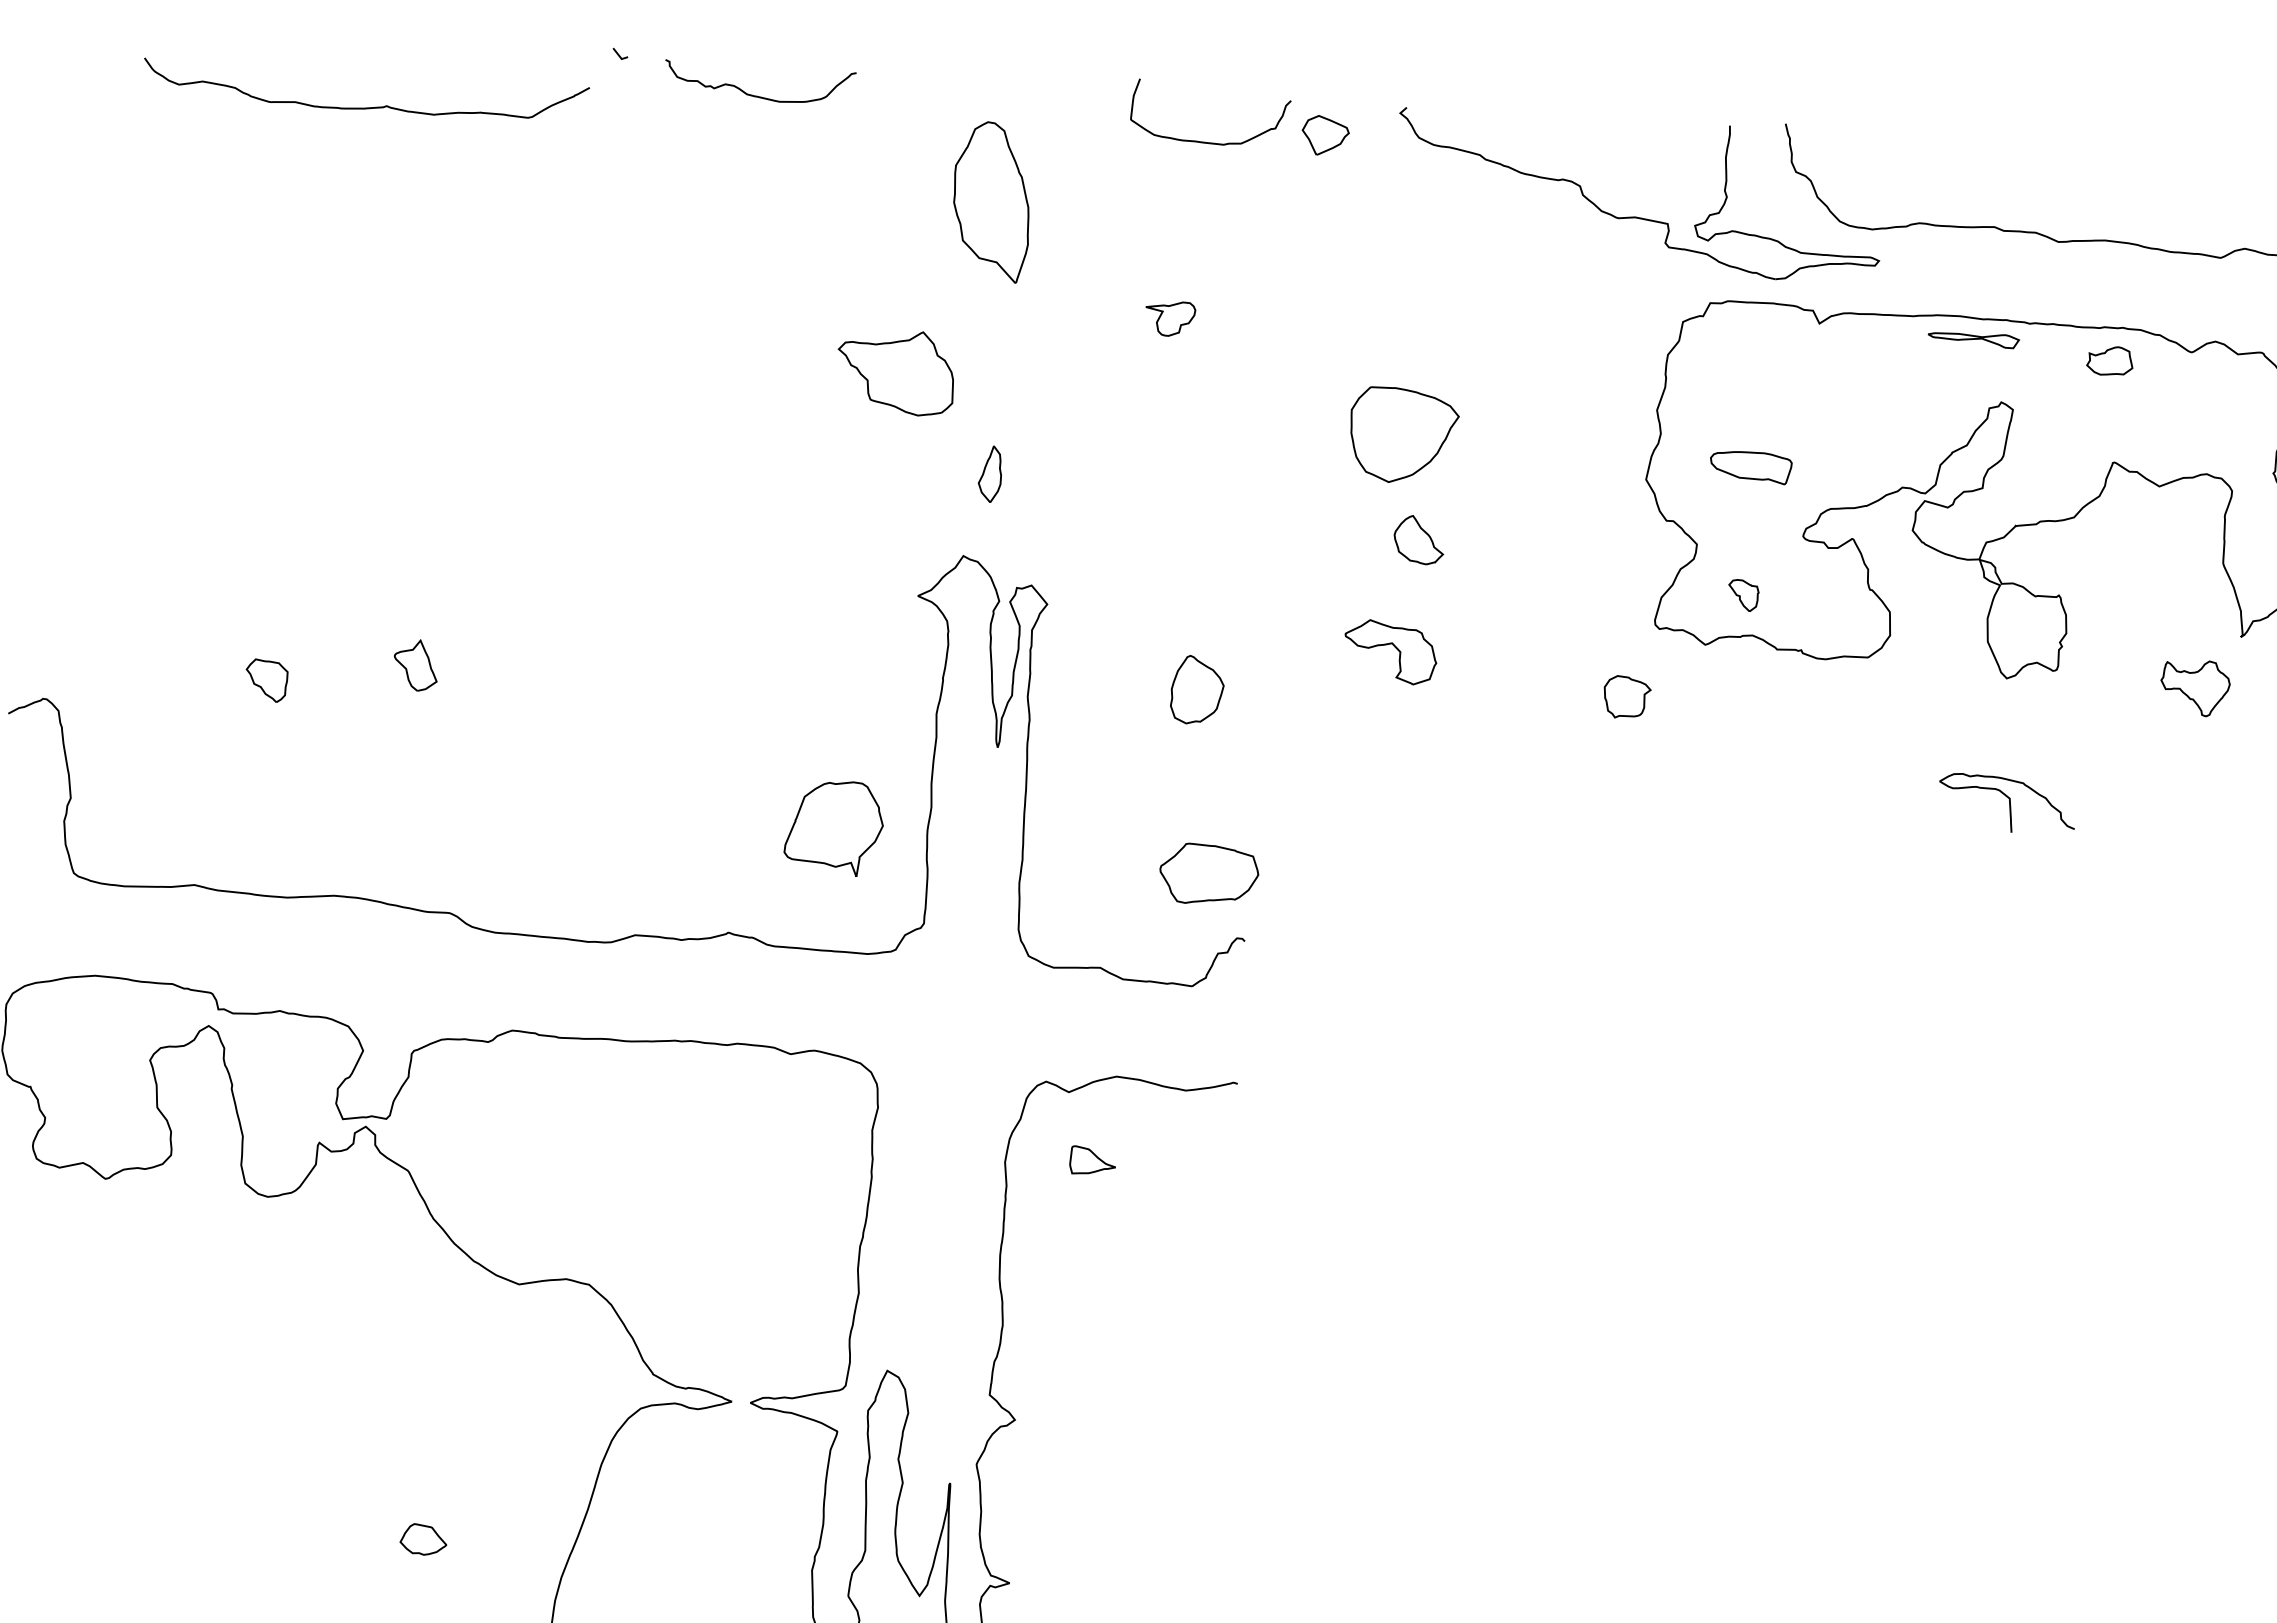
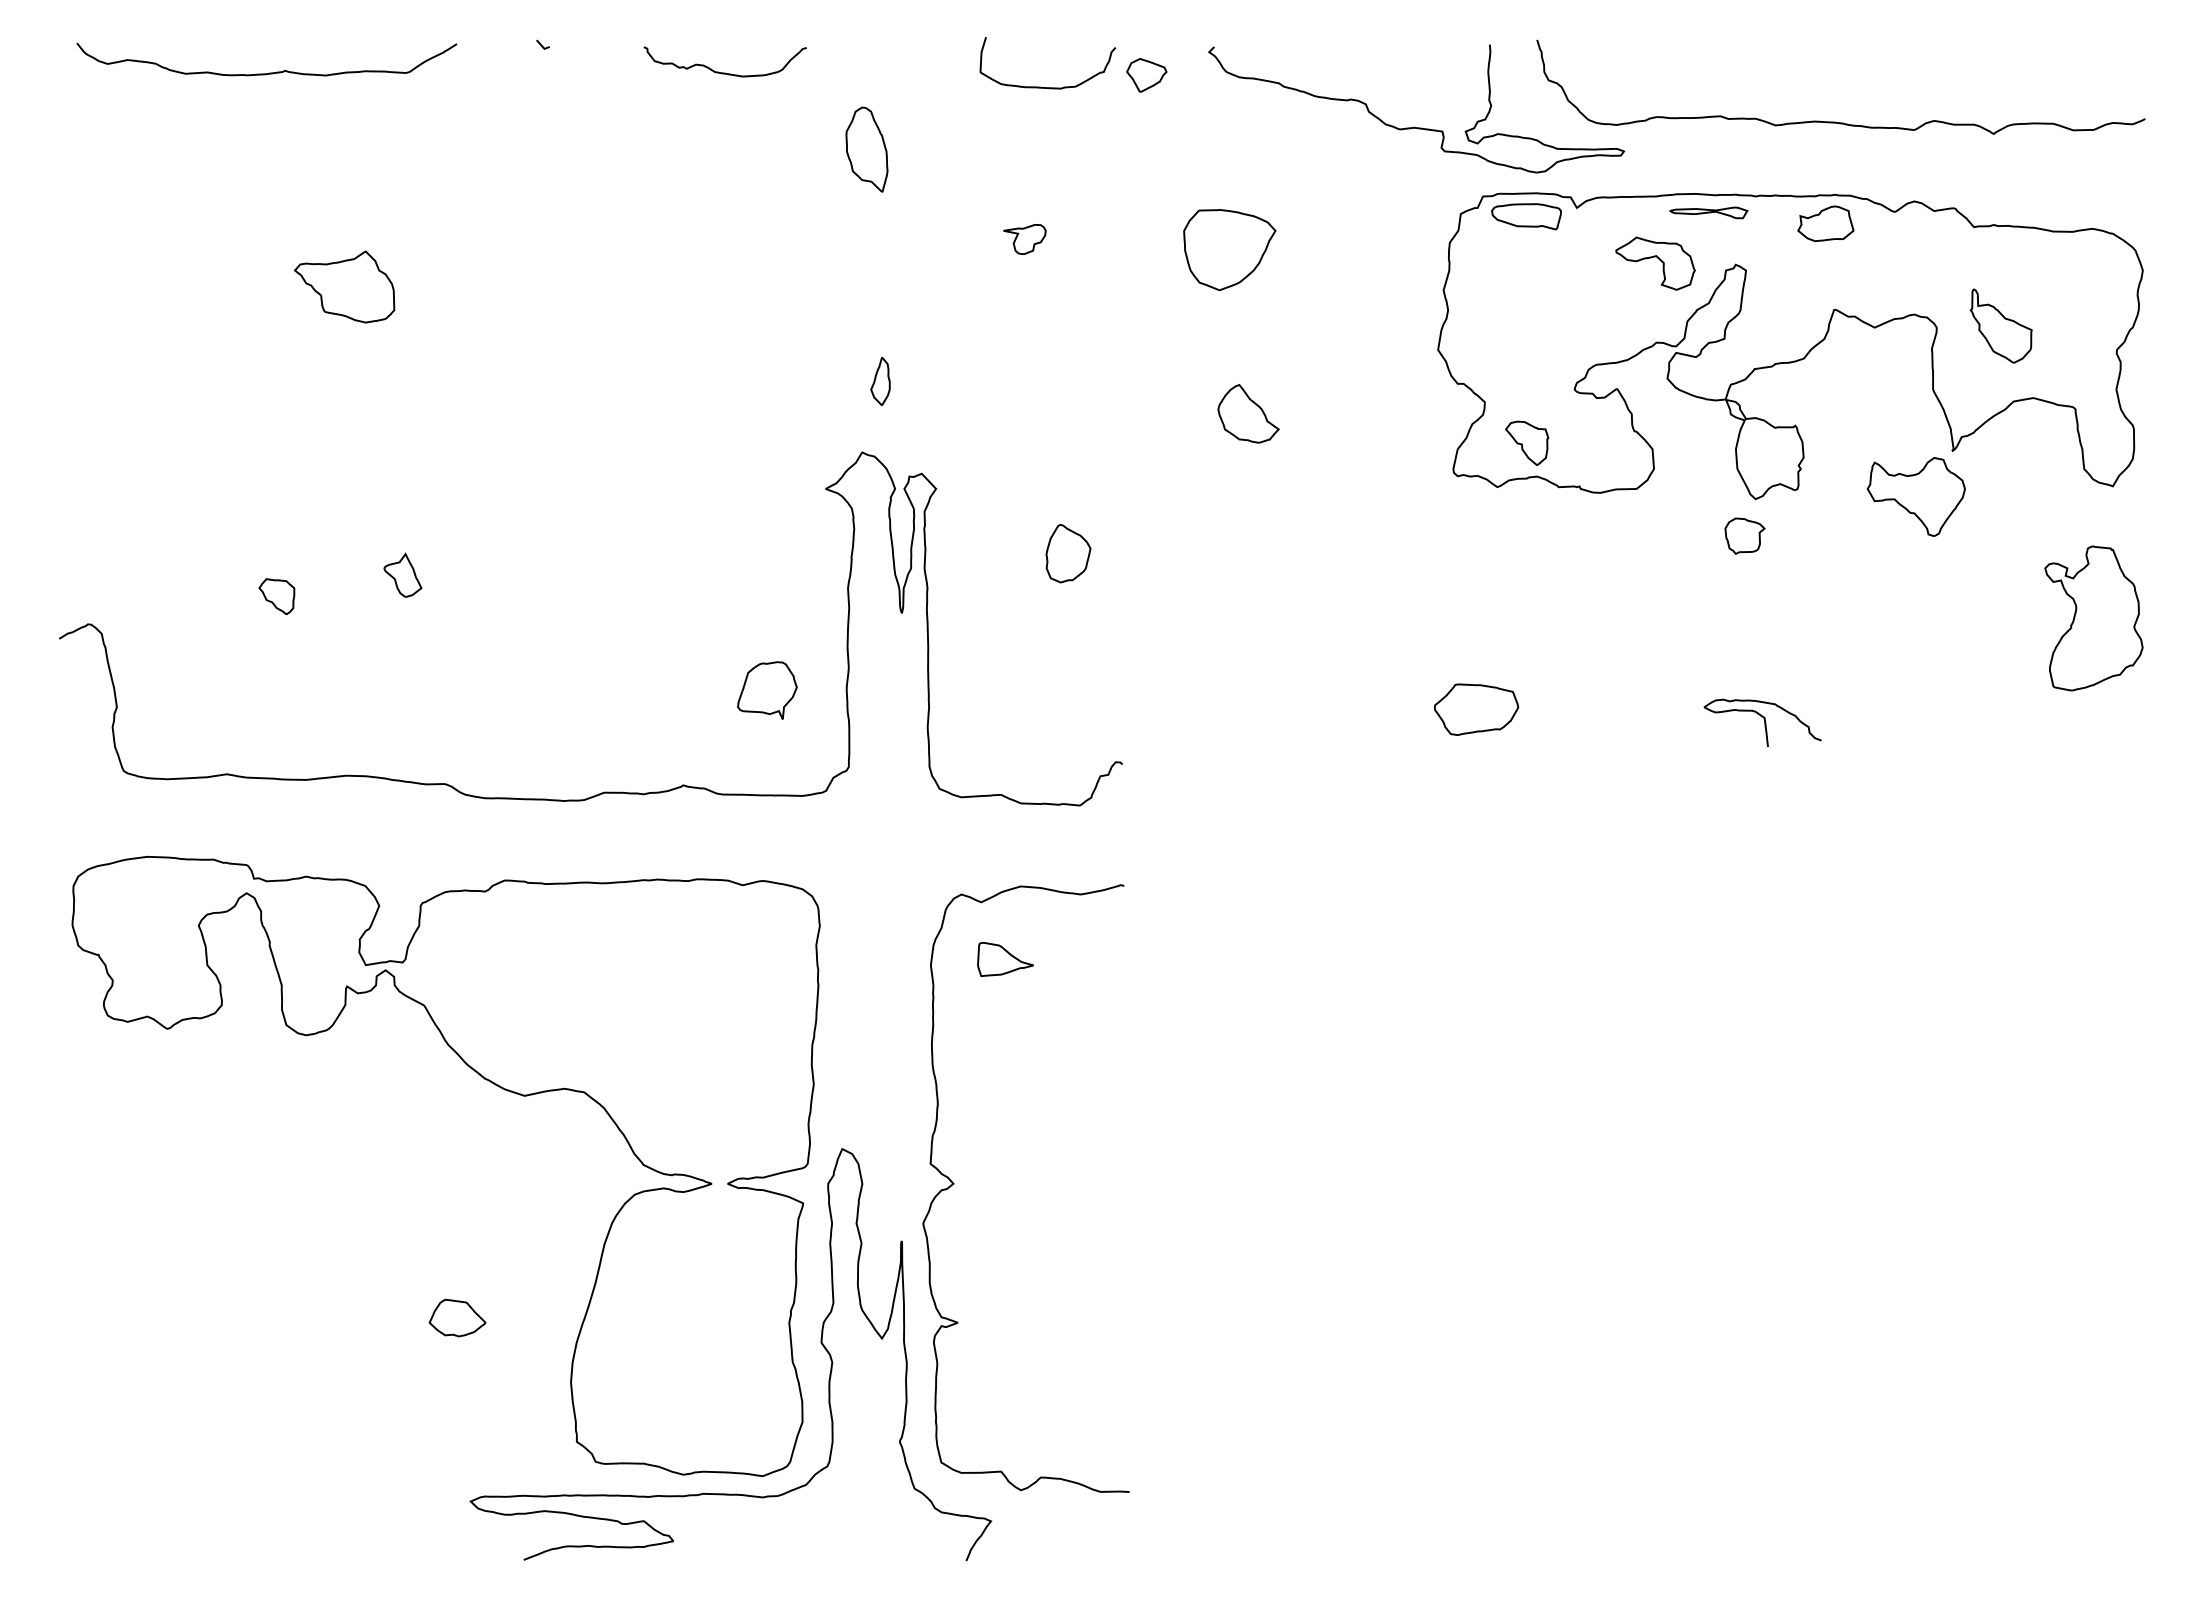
curve: (758, 95) -> (724, 72), moved
curve: (366, 106) -> (268, 72), moved
part: (991, 201) -> (866, 149), size x0.62
part: (2109, 360) -> (1825, 223), size x1.43
part: (895, 371) -> (344, 286), moved
part: (1403, 436) -> (1229, 250), moved
part: (1750, 466) -> (1526, 216), moved
part: (1419, 539) -> (1248, 413), size x1.43
part: (1743, 594) -> (1527, 442), size x1.67
part: (1390, 651) -> (1655, 263), moved
part: (2194, 687) -> (1915, 496), size x1.67
part: (1626, 696) -> (1744, 535), moved
curve: (2009, 803) -> (1764, 722), moved
part: (834, 827) -> (767, 690), size x0.71
part: (1209, 874) -> (1476, 709), moved
part: (1092, 1161) -> (1005, 959), size x1.43
part: (423, 1539) -> (457, 1317), size x1.43

